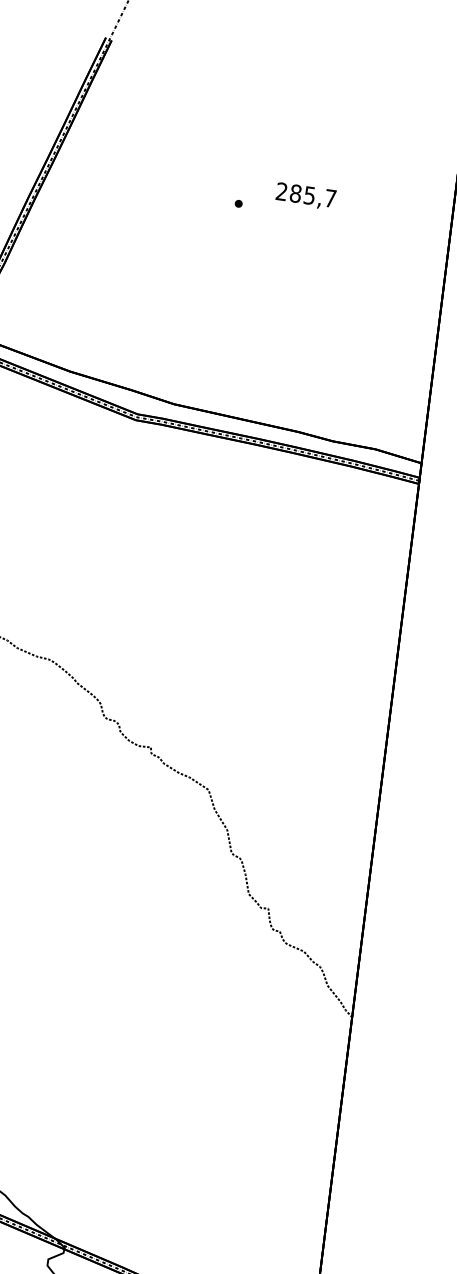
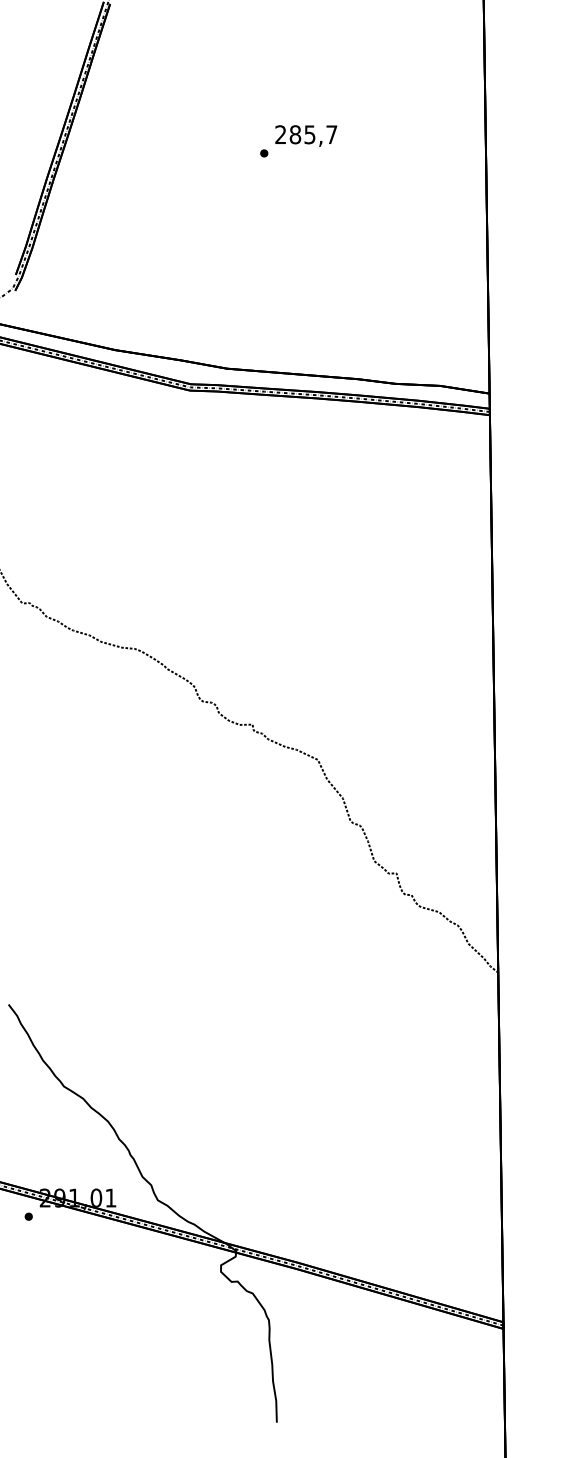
text: (306, 195) -> (306, 135), moved

